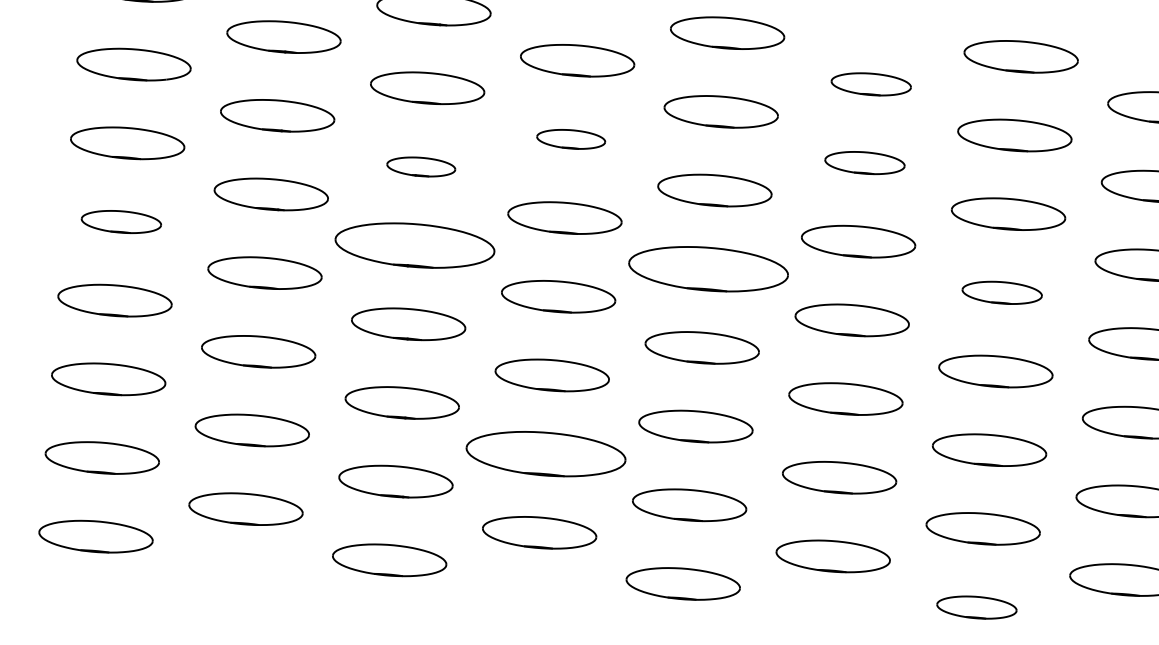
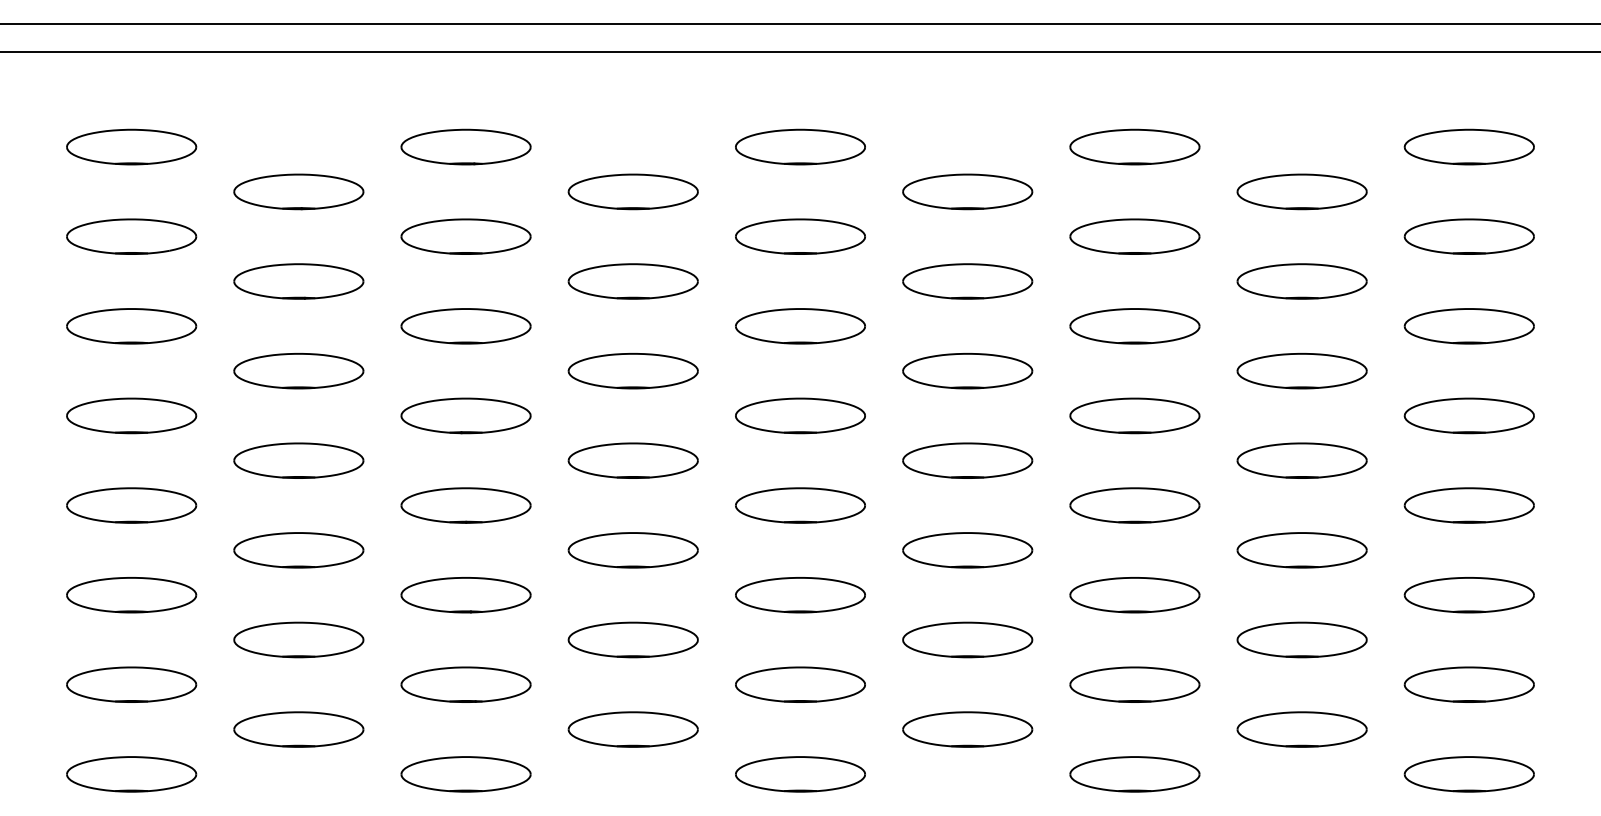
part: (871, 83) -> (967, 191), size x1.43
part: (570, 139) -> (632, 281), size x1.67
part: (864, 163) -> (967, 281), size x1.43
part: (420, 167) -> (465, 326), size x1.67
part: (121, 221) -> (131, 415), size x1.43
part: (414, 245) -> (465, 415), size x0.71
part: (708, 268) -> (800, 415), size x0.71
part: (1001, 292) -> (1134, 415), size x1.43
part: (545, 453) -> (632, 639), size x0.71
part: (976, 607) -> (1134, 774), size x1.43

